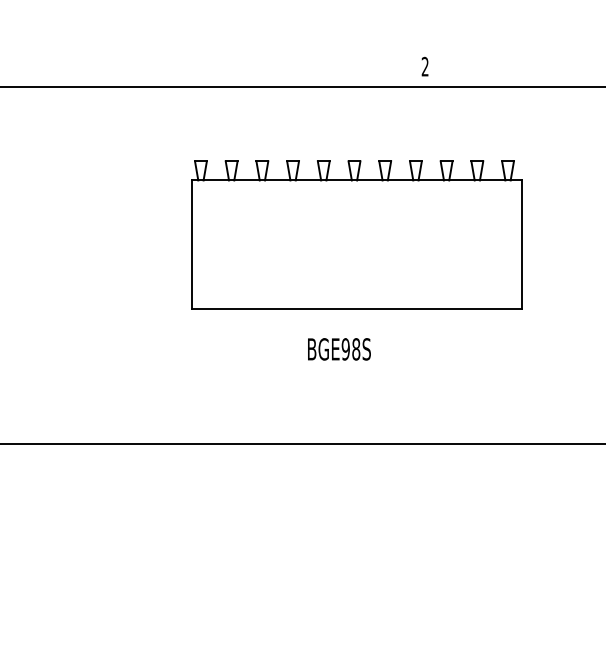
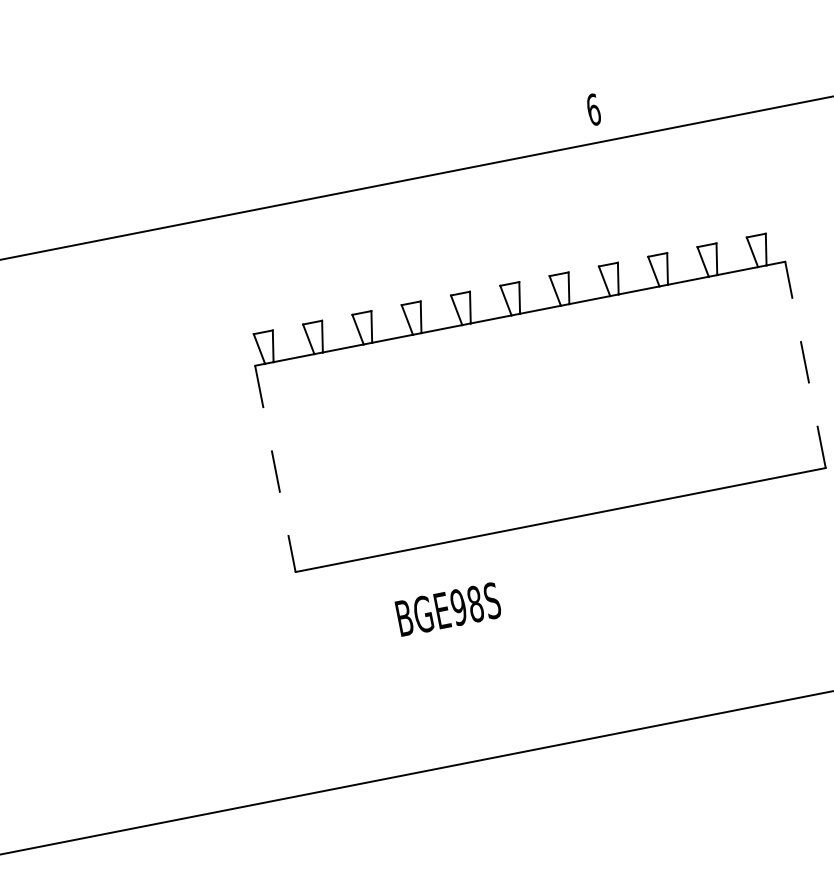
text: (424, 66) -> (592, 109), 2 -> 6
line: (522, 244) -> (805, 364), solid -> dashed
line: (192, 245) -> (276, 470), solid -> dashed
text: (339, 349) -> (448, 609), moved

